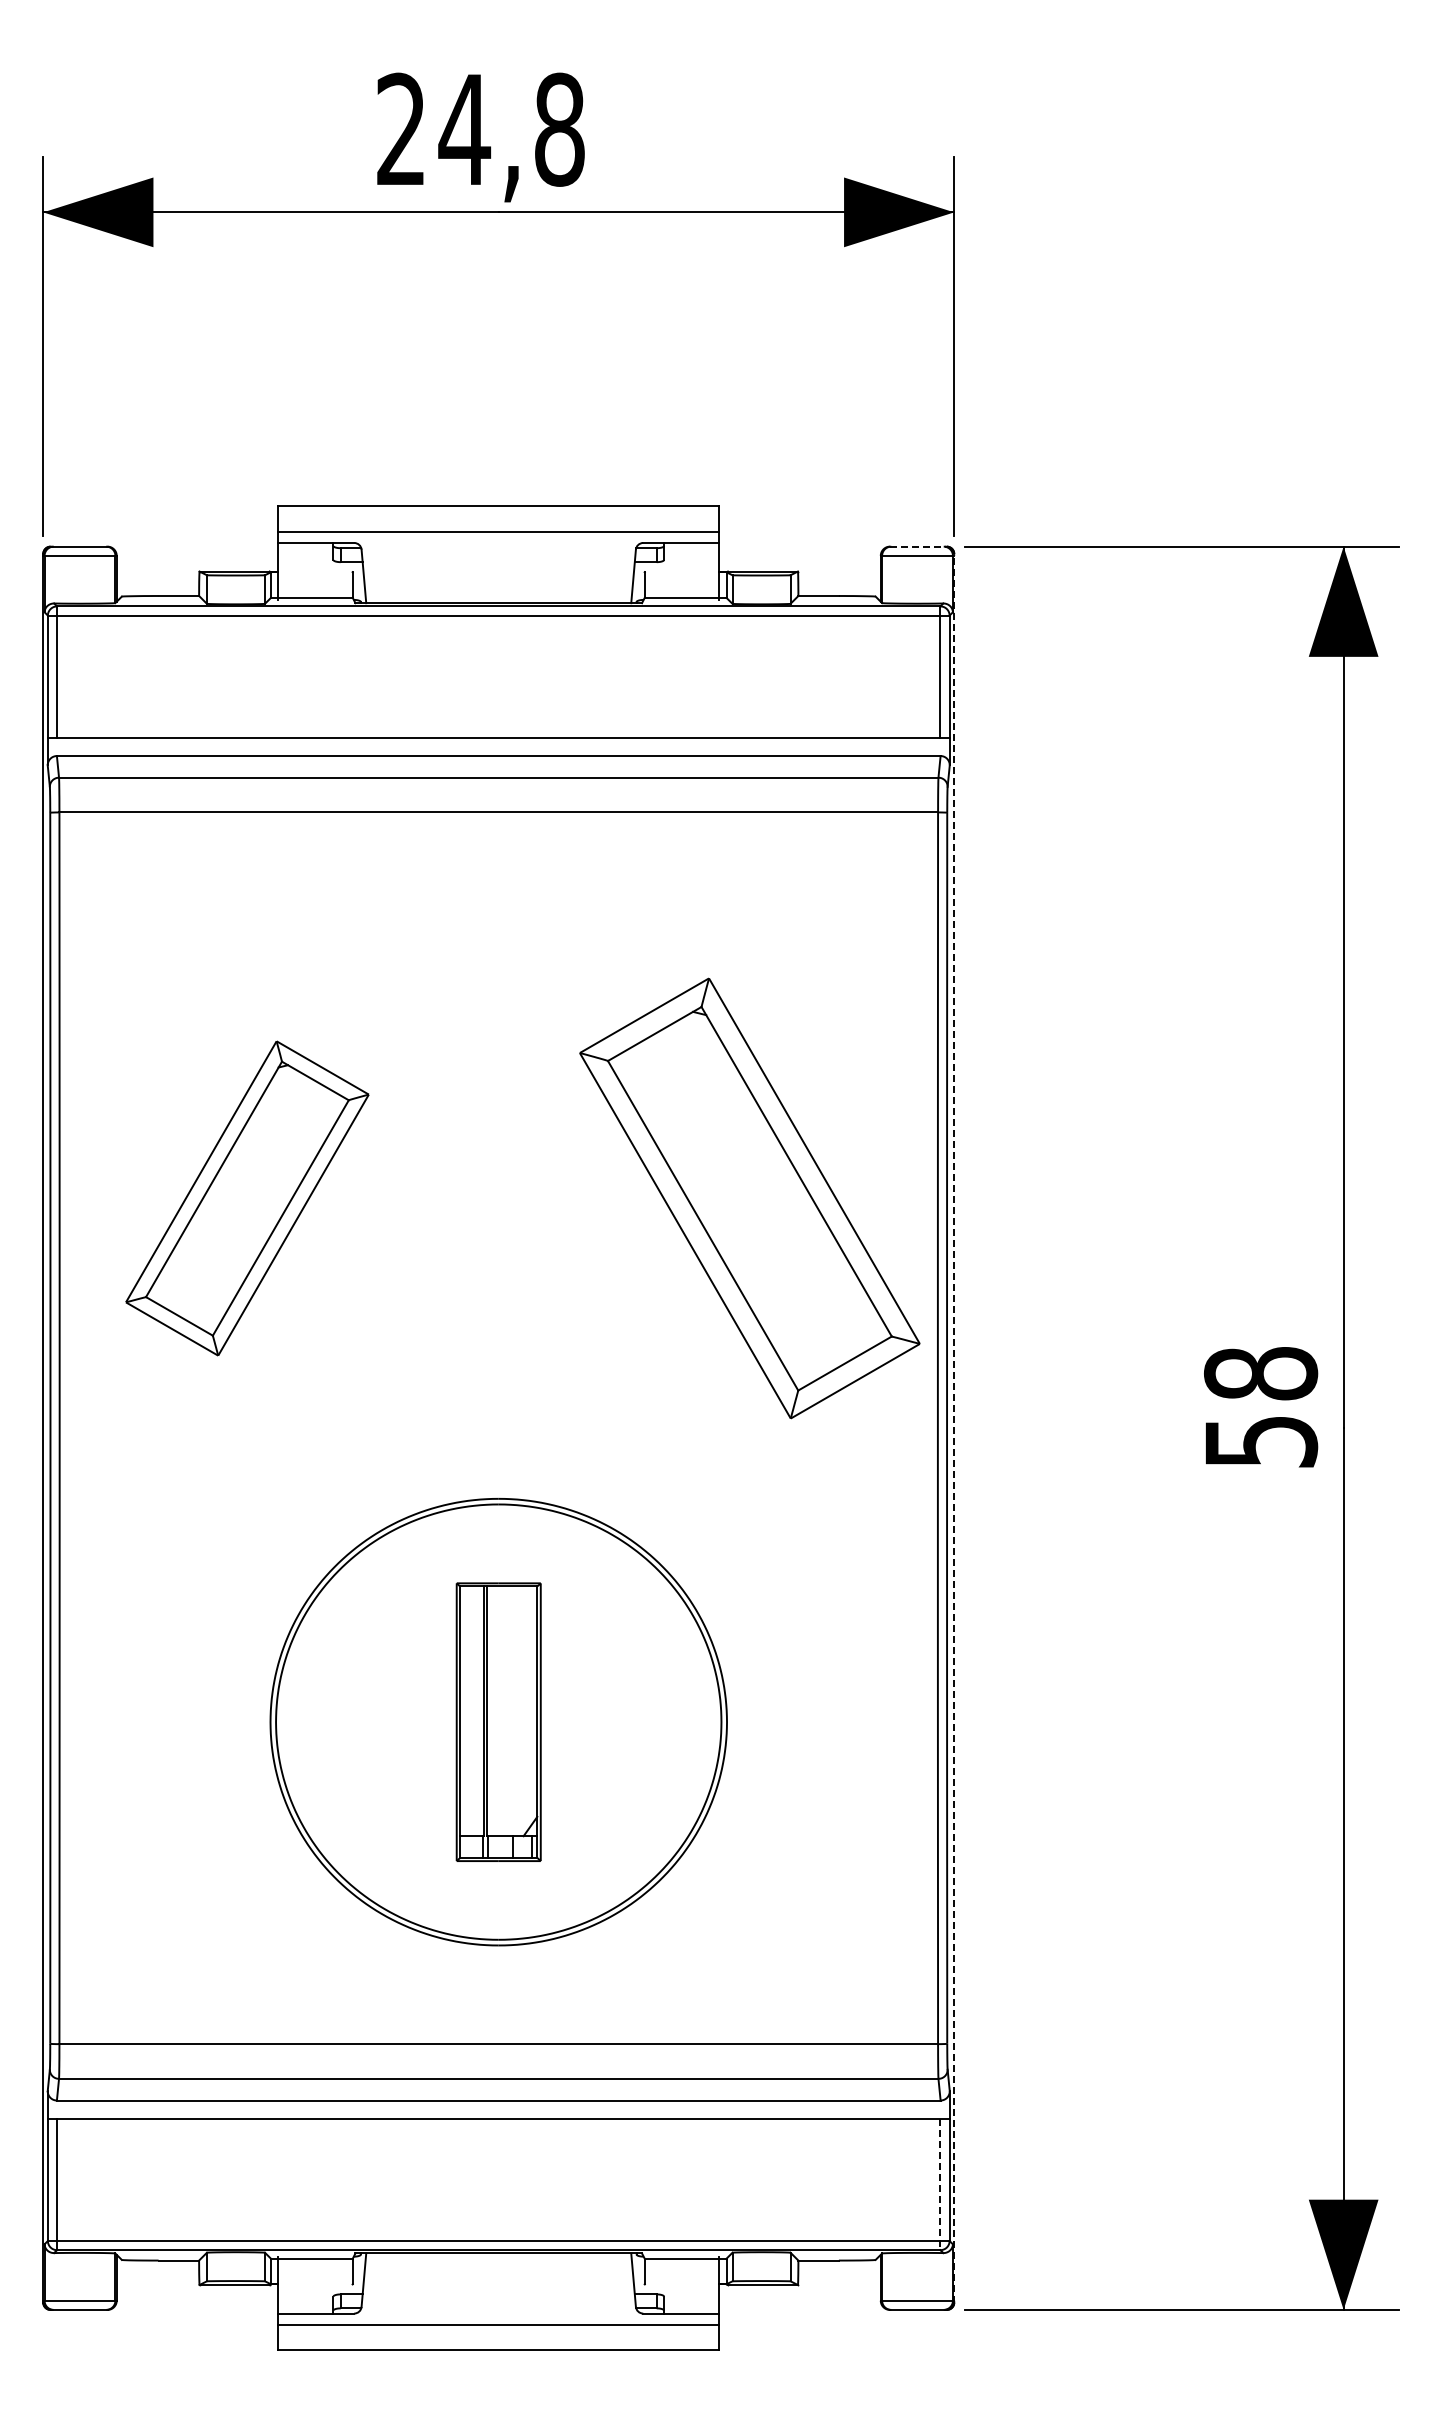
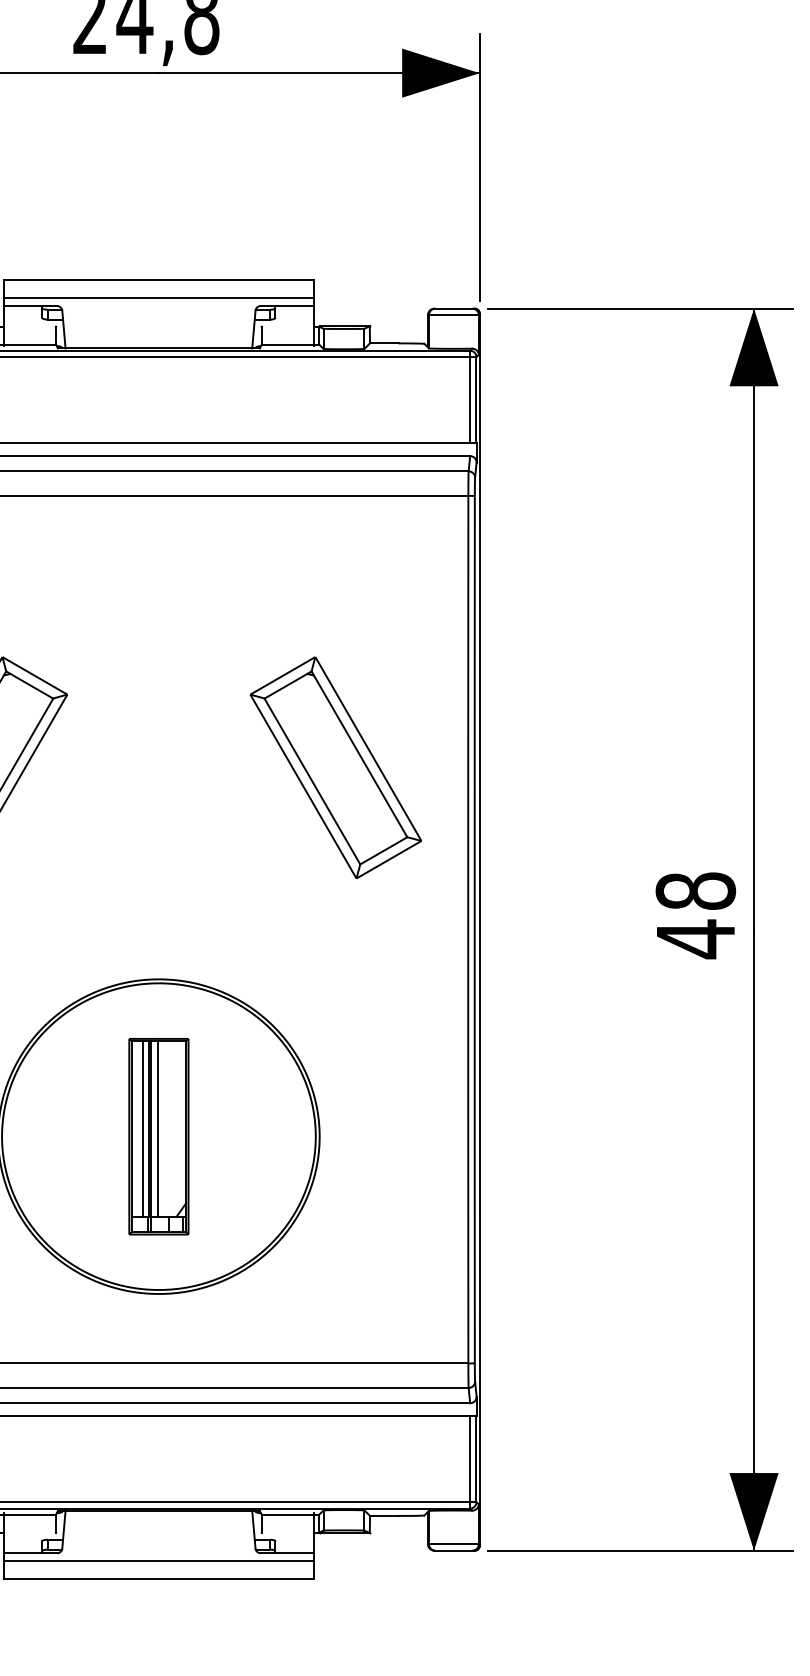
line: (918, 546) -> (454, 308), dashed -> solid
part: (750, 1198) -> (336, 767), size x0.71
line: (954, 1427) -> (479, 929), dashed -> solid
text: (1261, 1441) -> (696, 938), 58 -> 48
line: (475, 1711) -> (142, 1129), added
line: (497, 1711) -> (158, 1129), added
line: (940, 2184) -> (470, 1462), dashed -> solid

